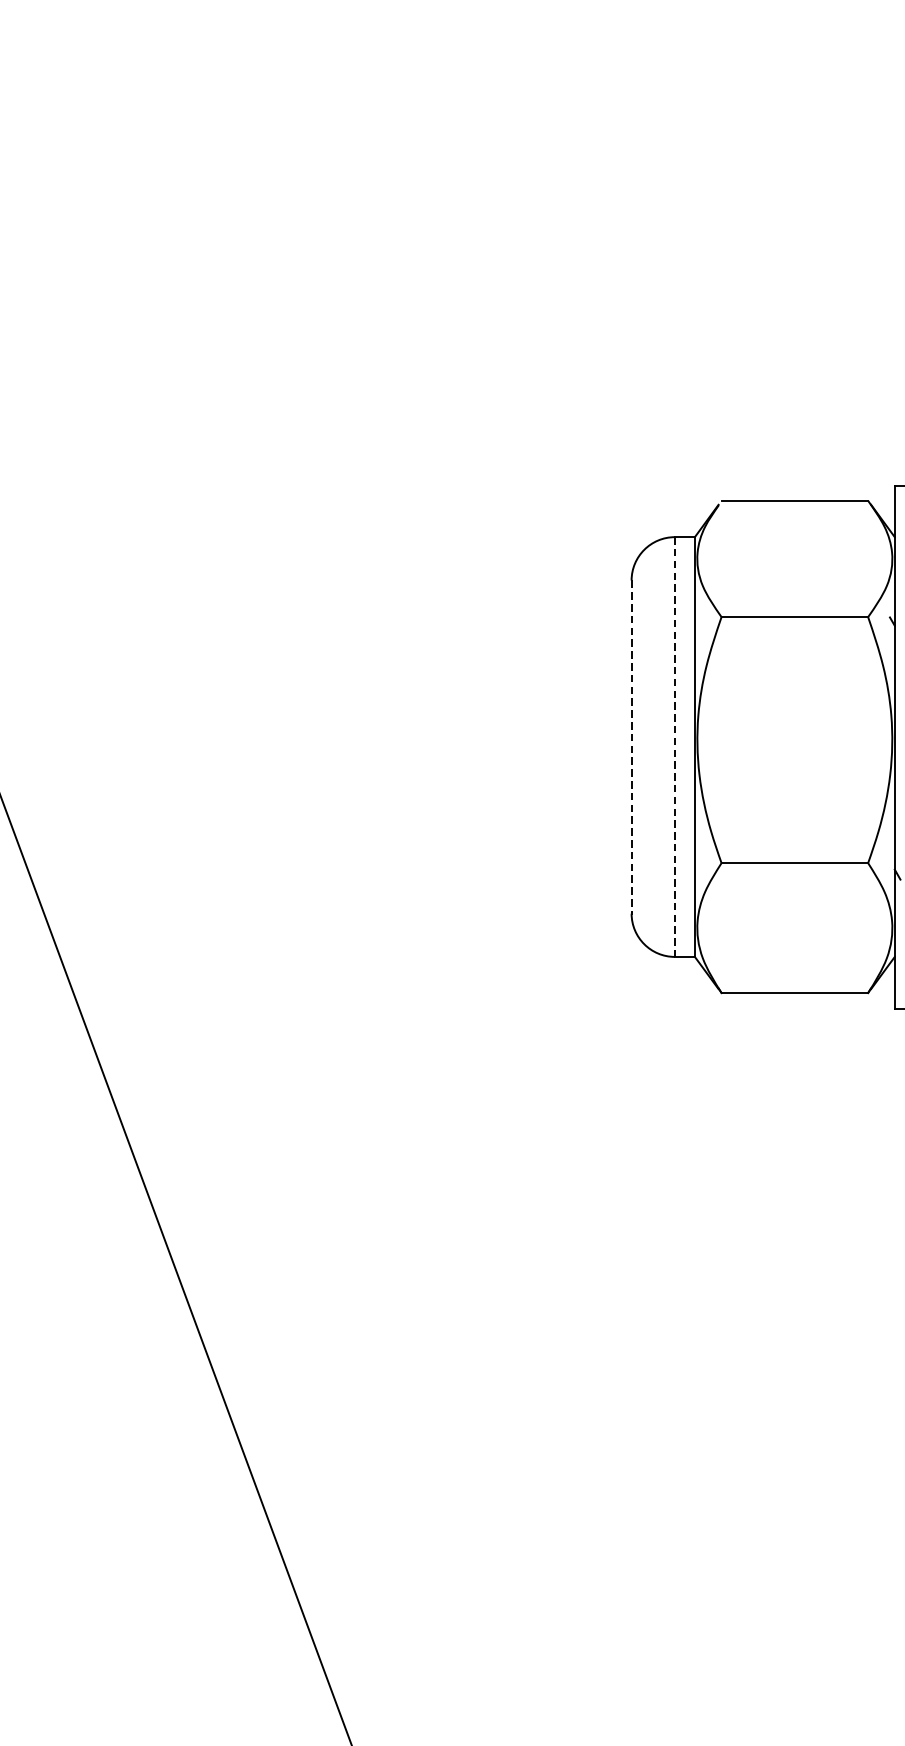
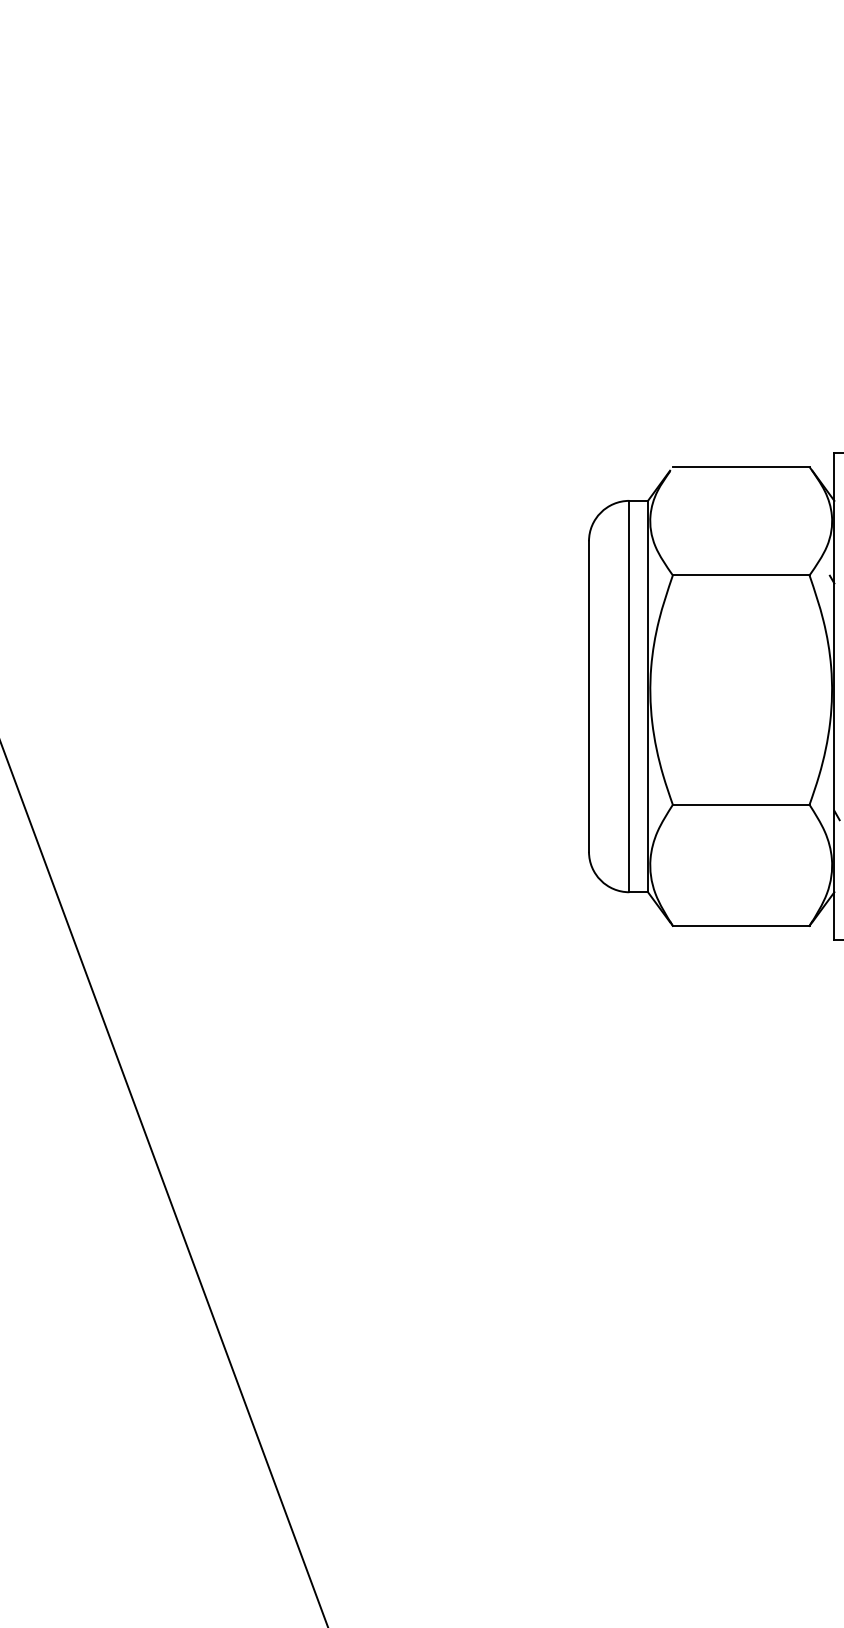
line: (632, 746) -> (589, 696), dashed -> solid
line: (675, 746) -> (629, 696), dashed -> solid

